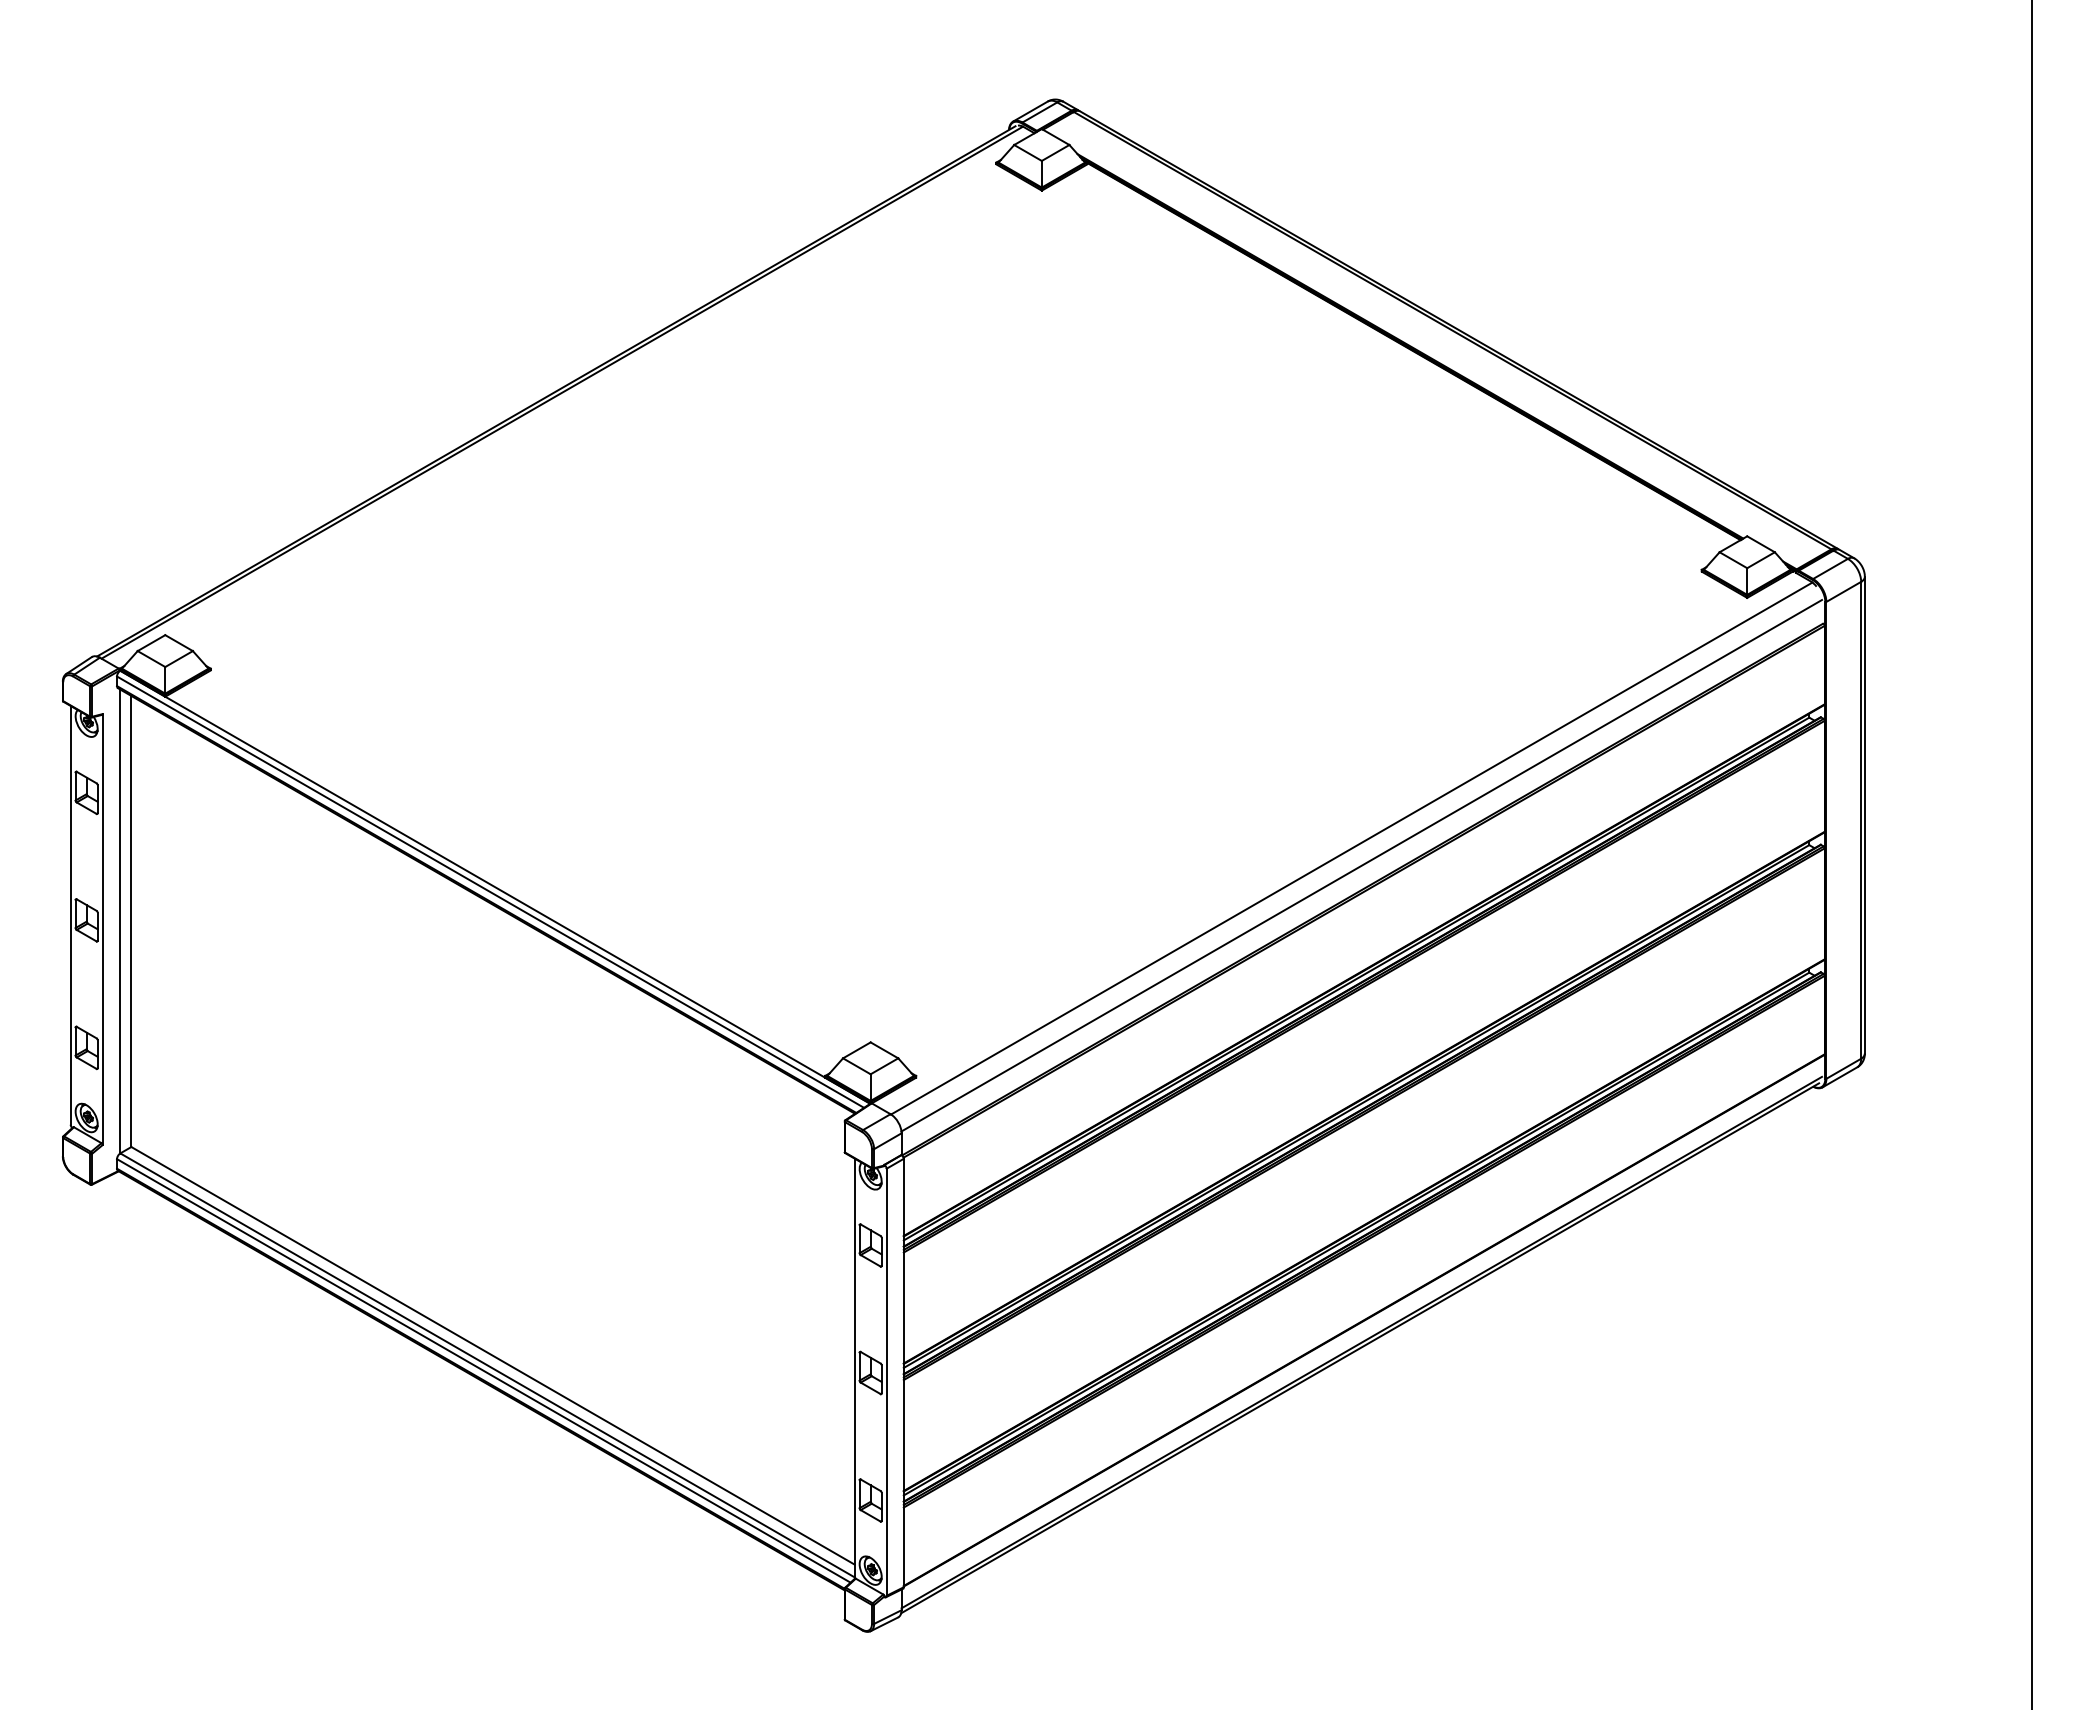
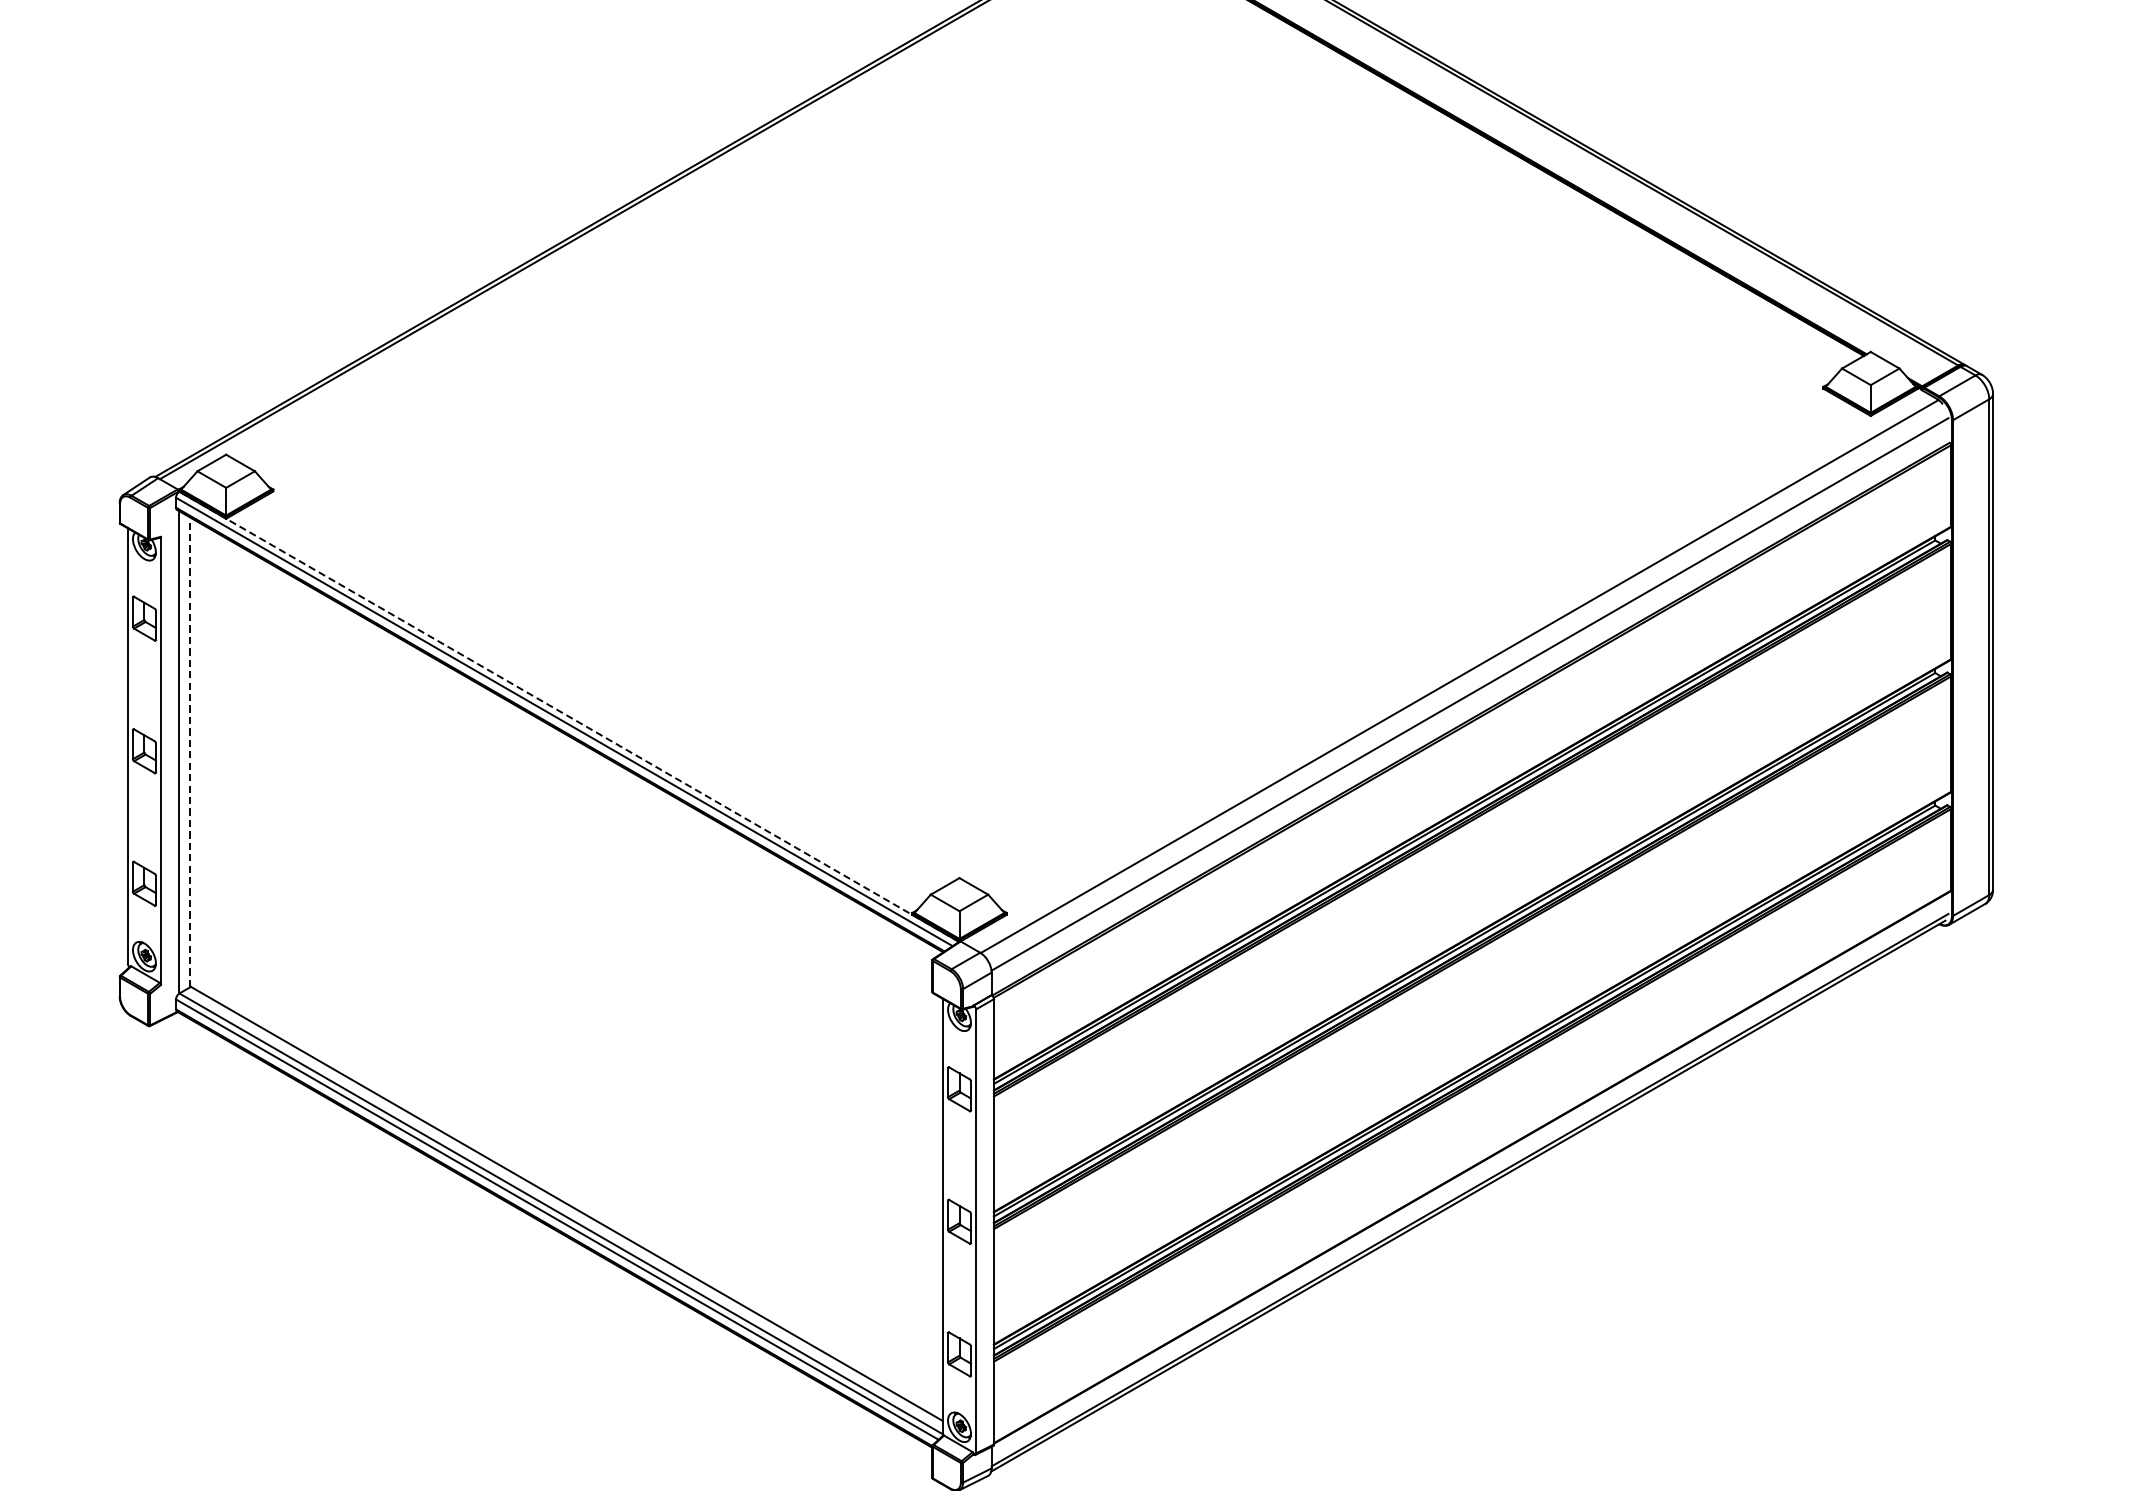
line: (495, 887) -> (569, 717), solid -> dashed
line: (130, 921) -> (190, 752), solid -> dashed

